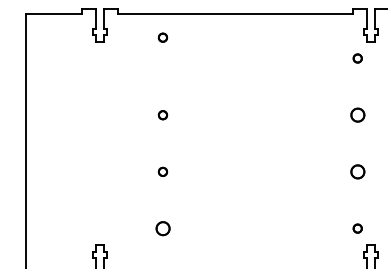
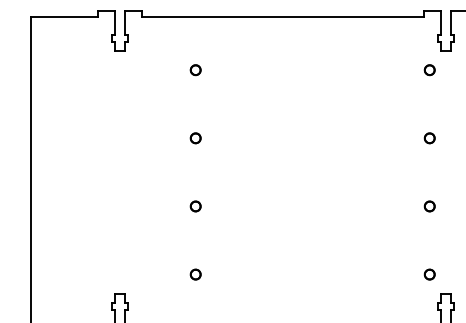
part: (162, 37) -> (195, 70), moved
part: (357, 115) -> (429, 138), size x0.62
part: (357, 171) -> (429, 206), size x0.62
part: (162, 228) -> (195, 274), size x0.62

